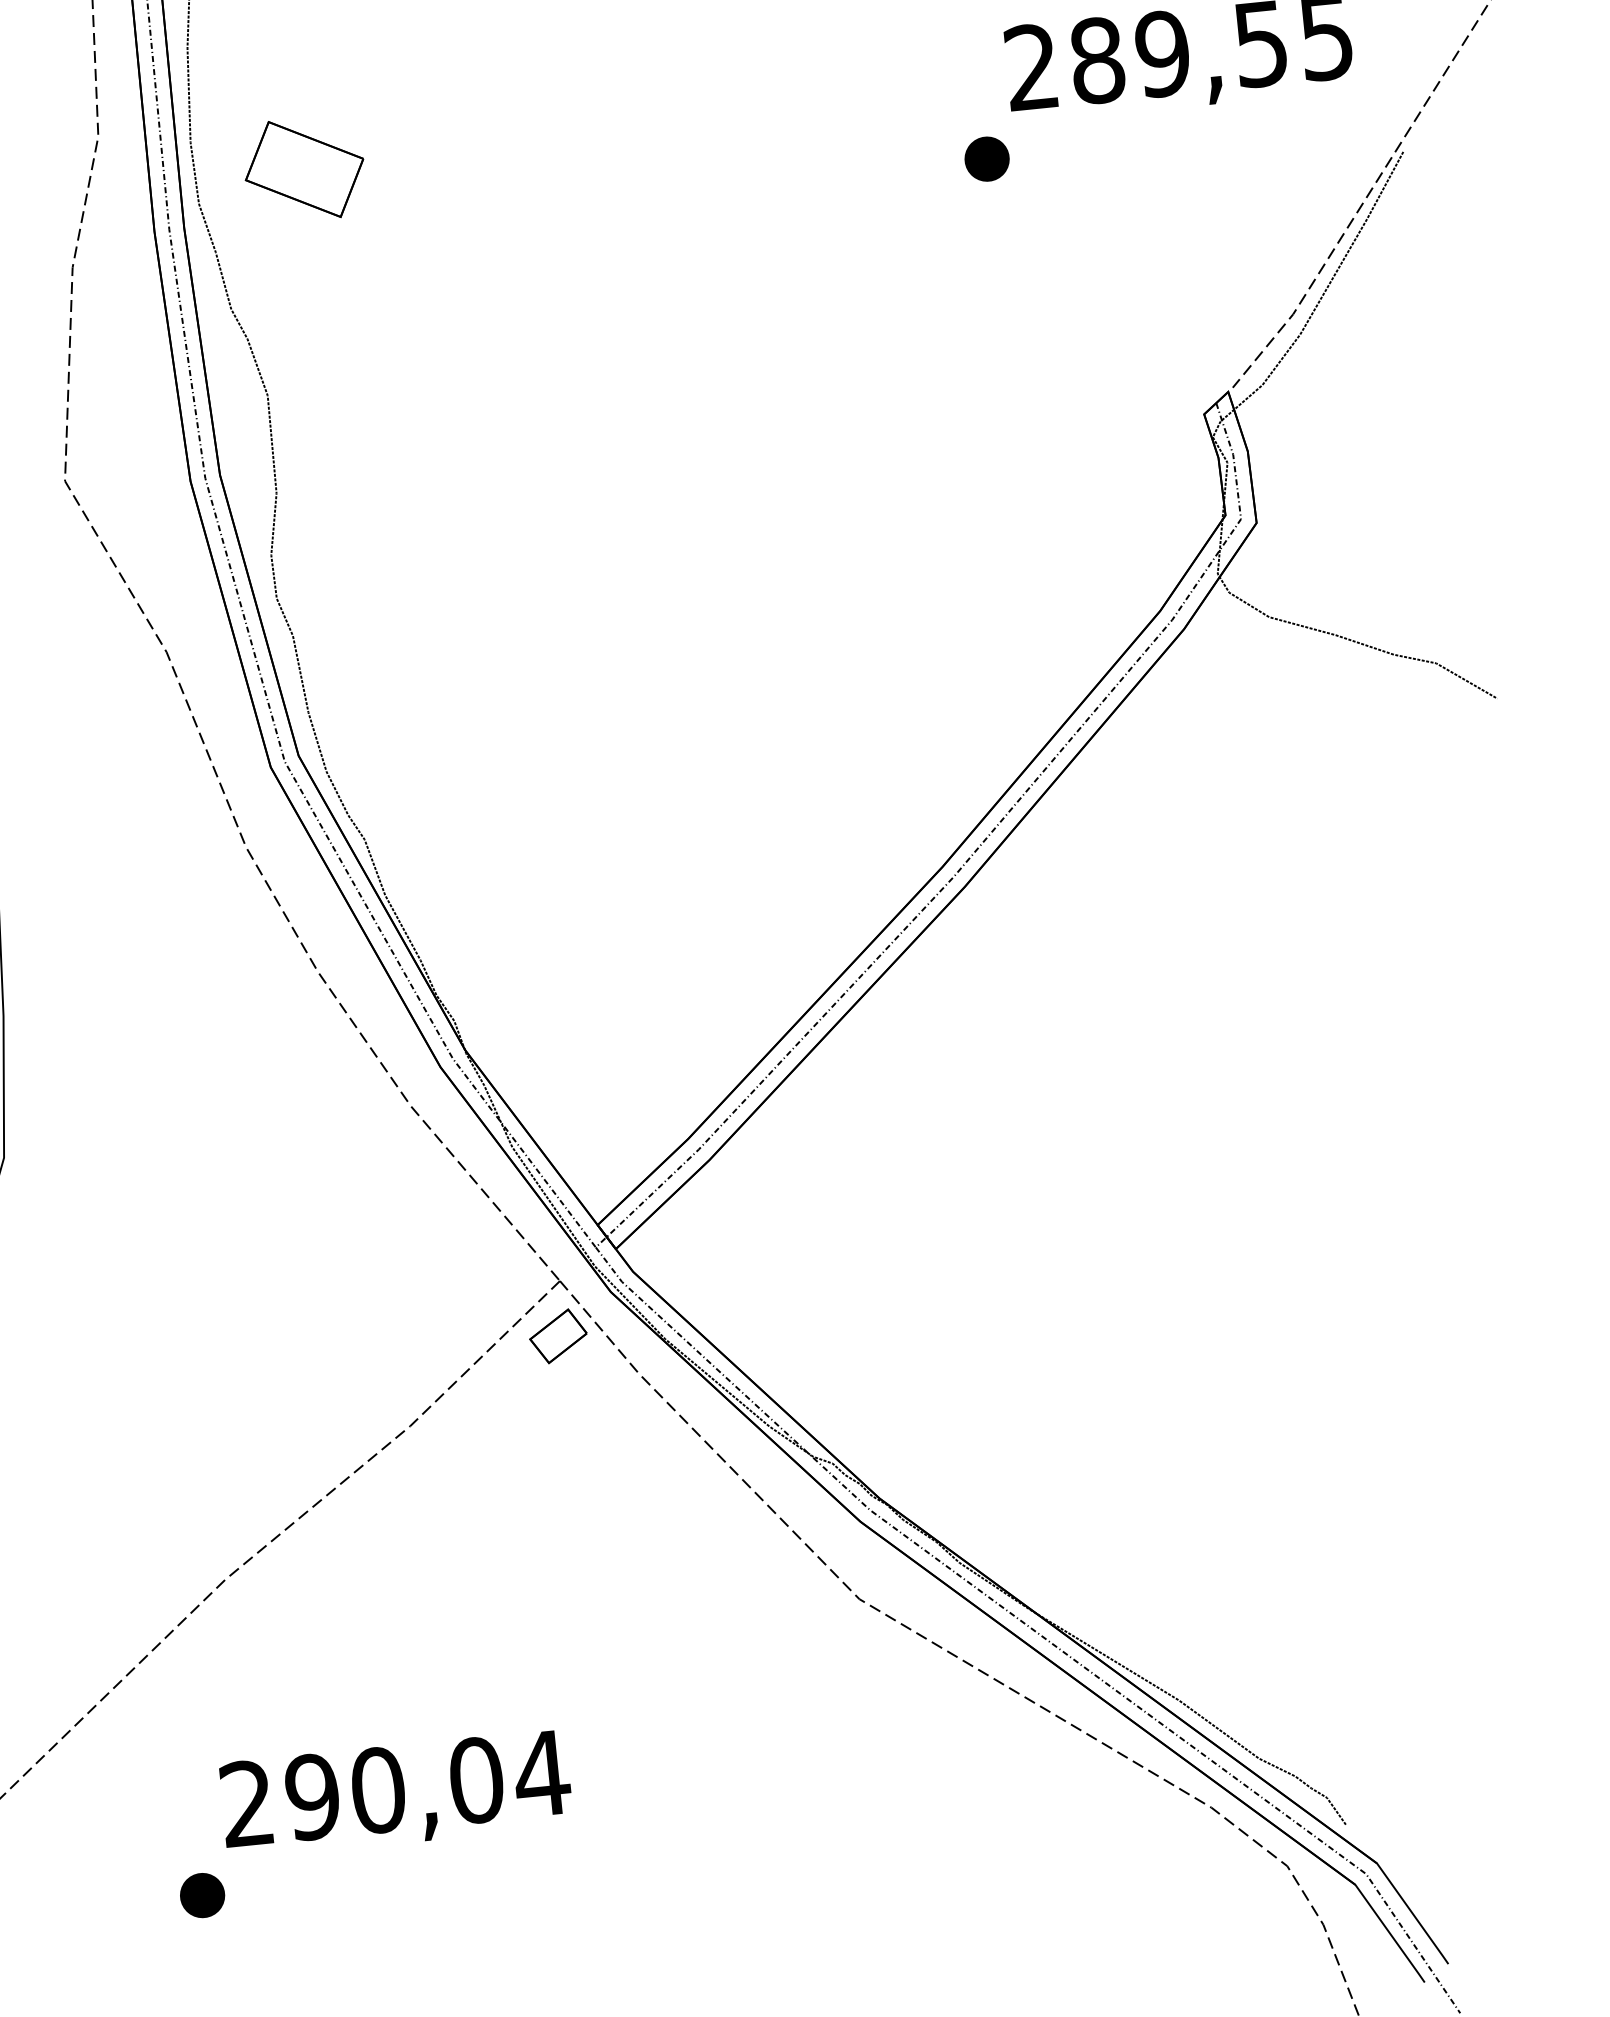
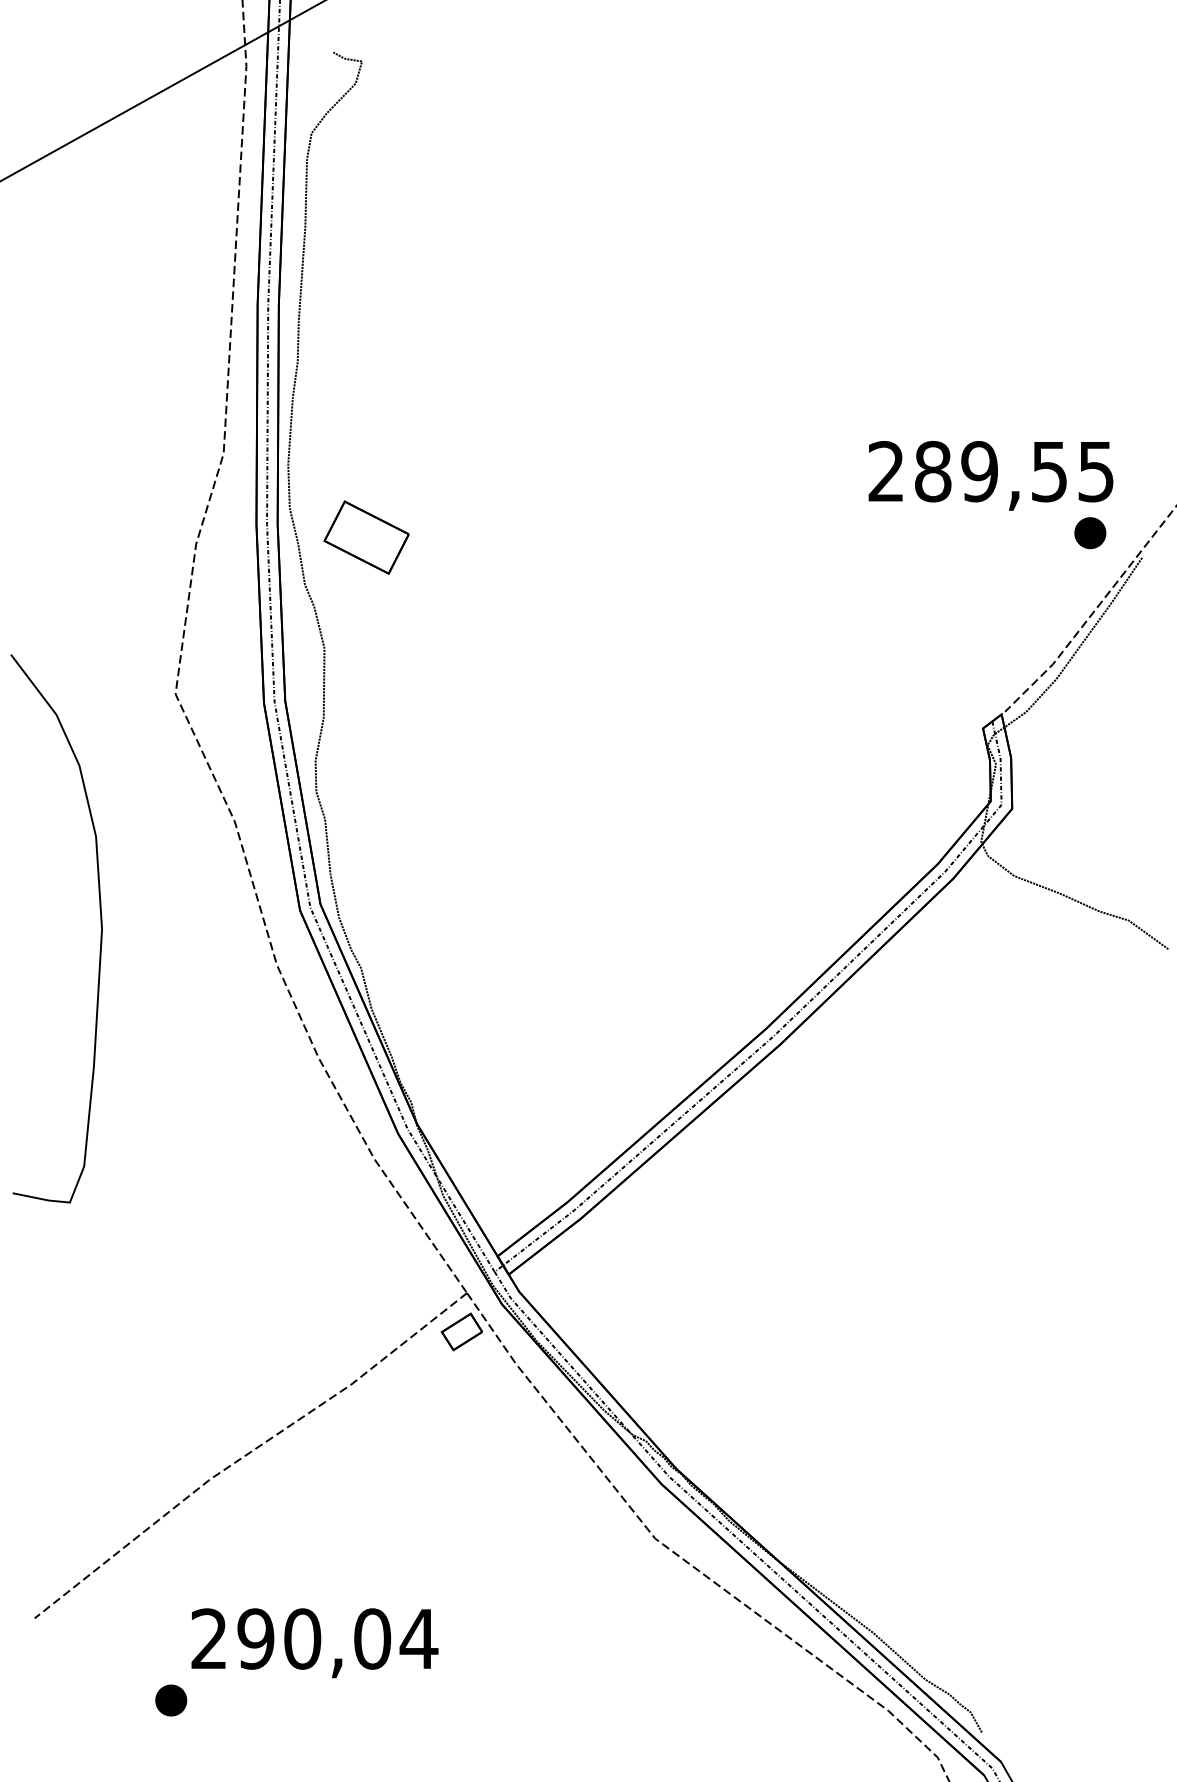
part: (987, 159) -> (1090, 533), moved
part: (304, 169) -> (366, 537), moved

